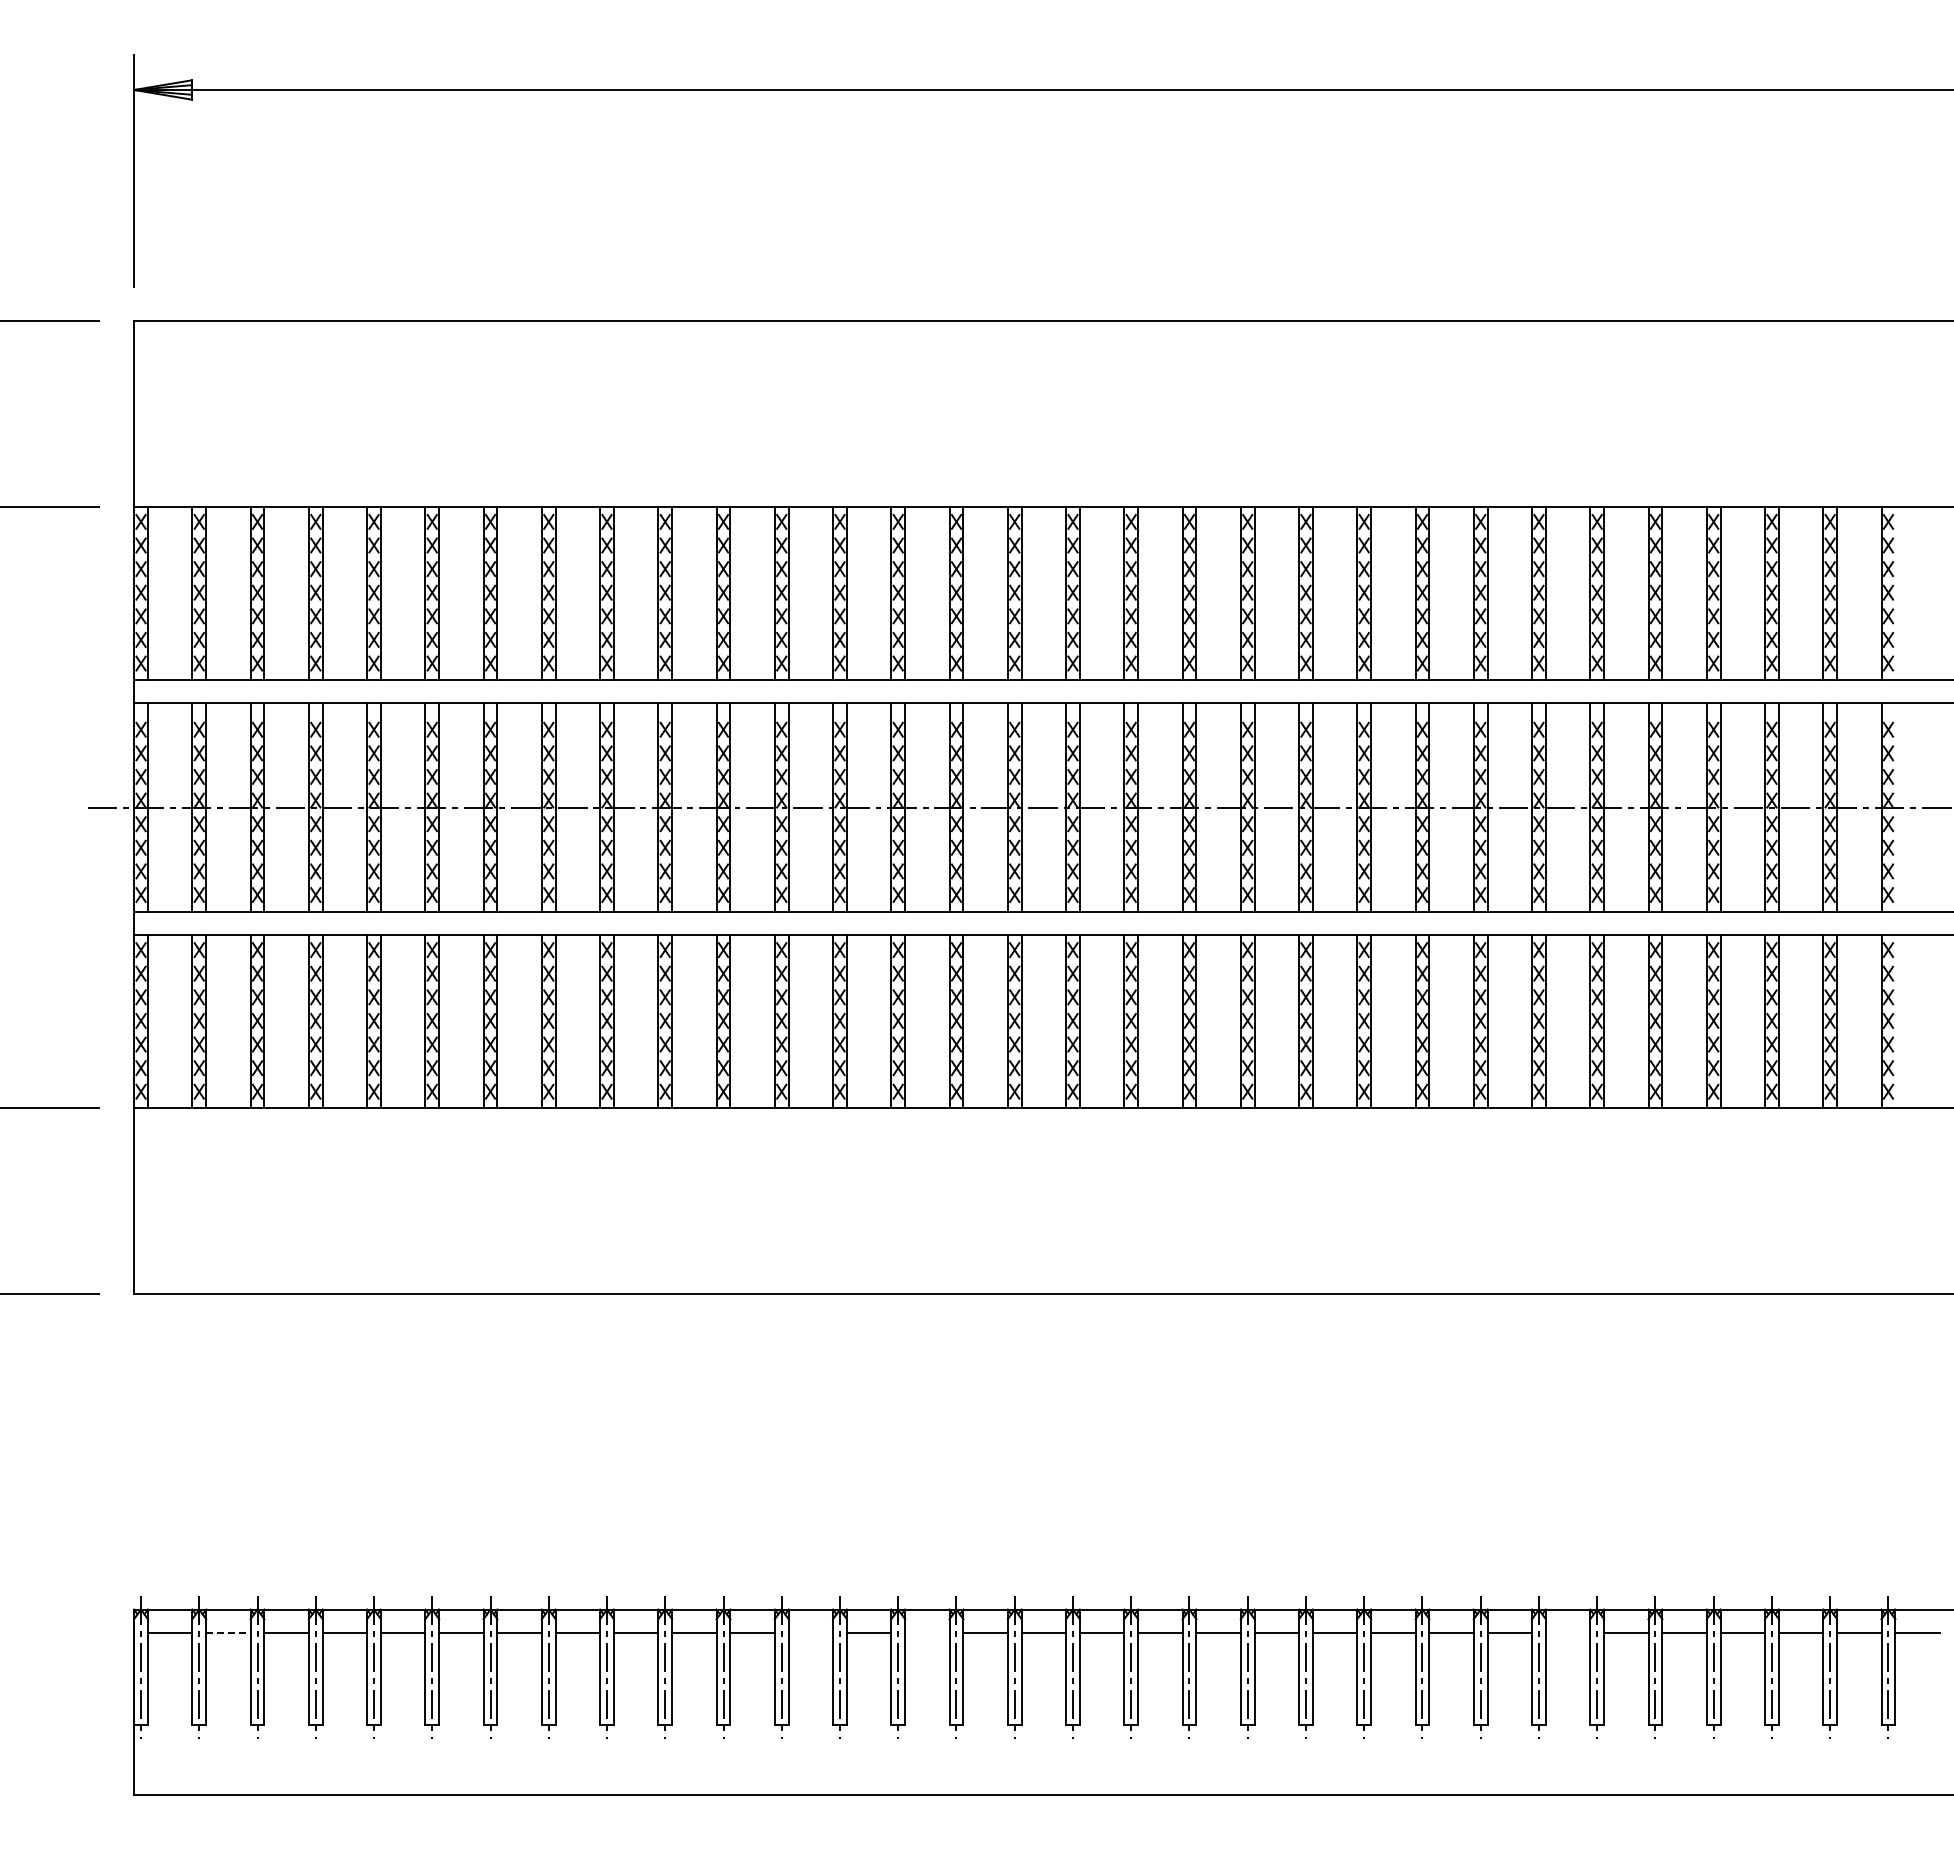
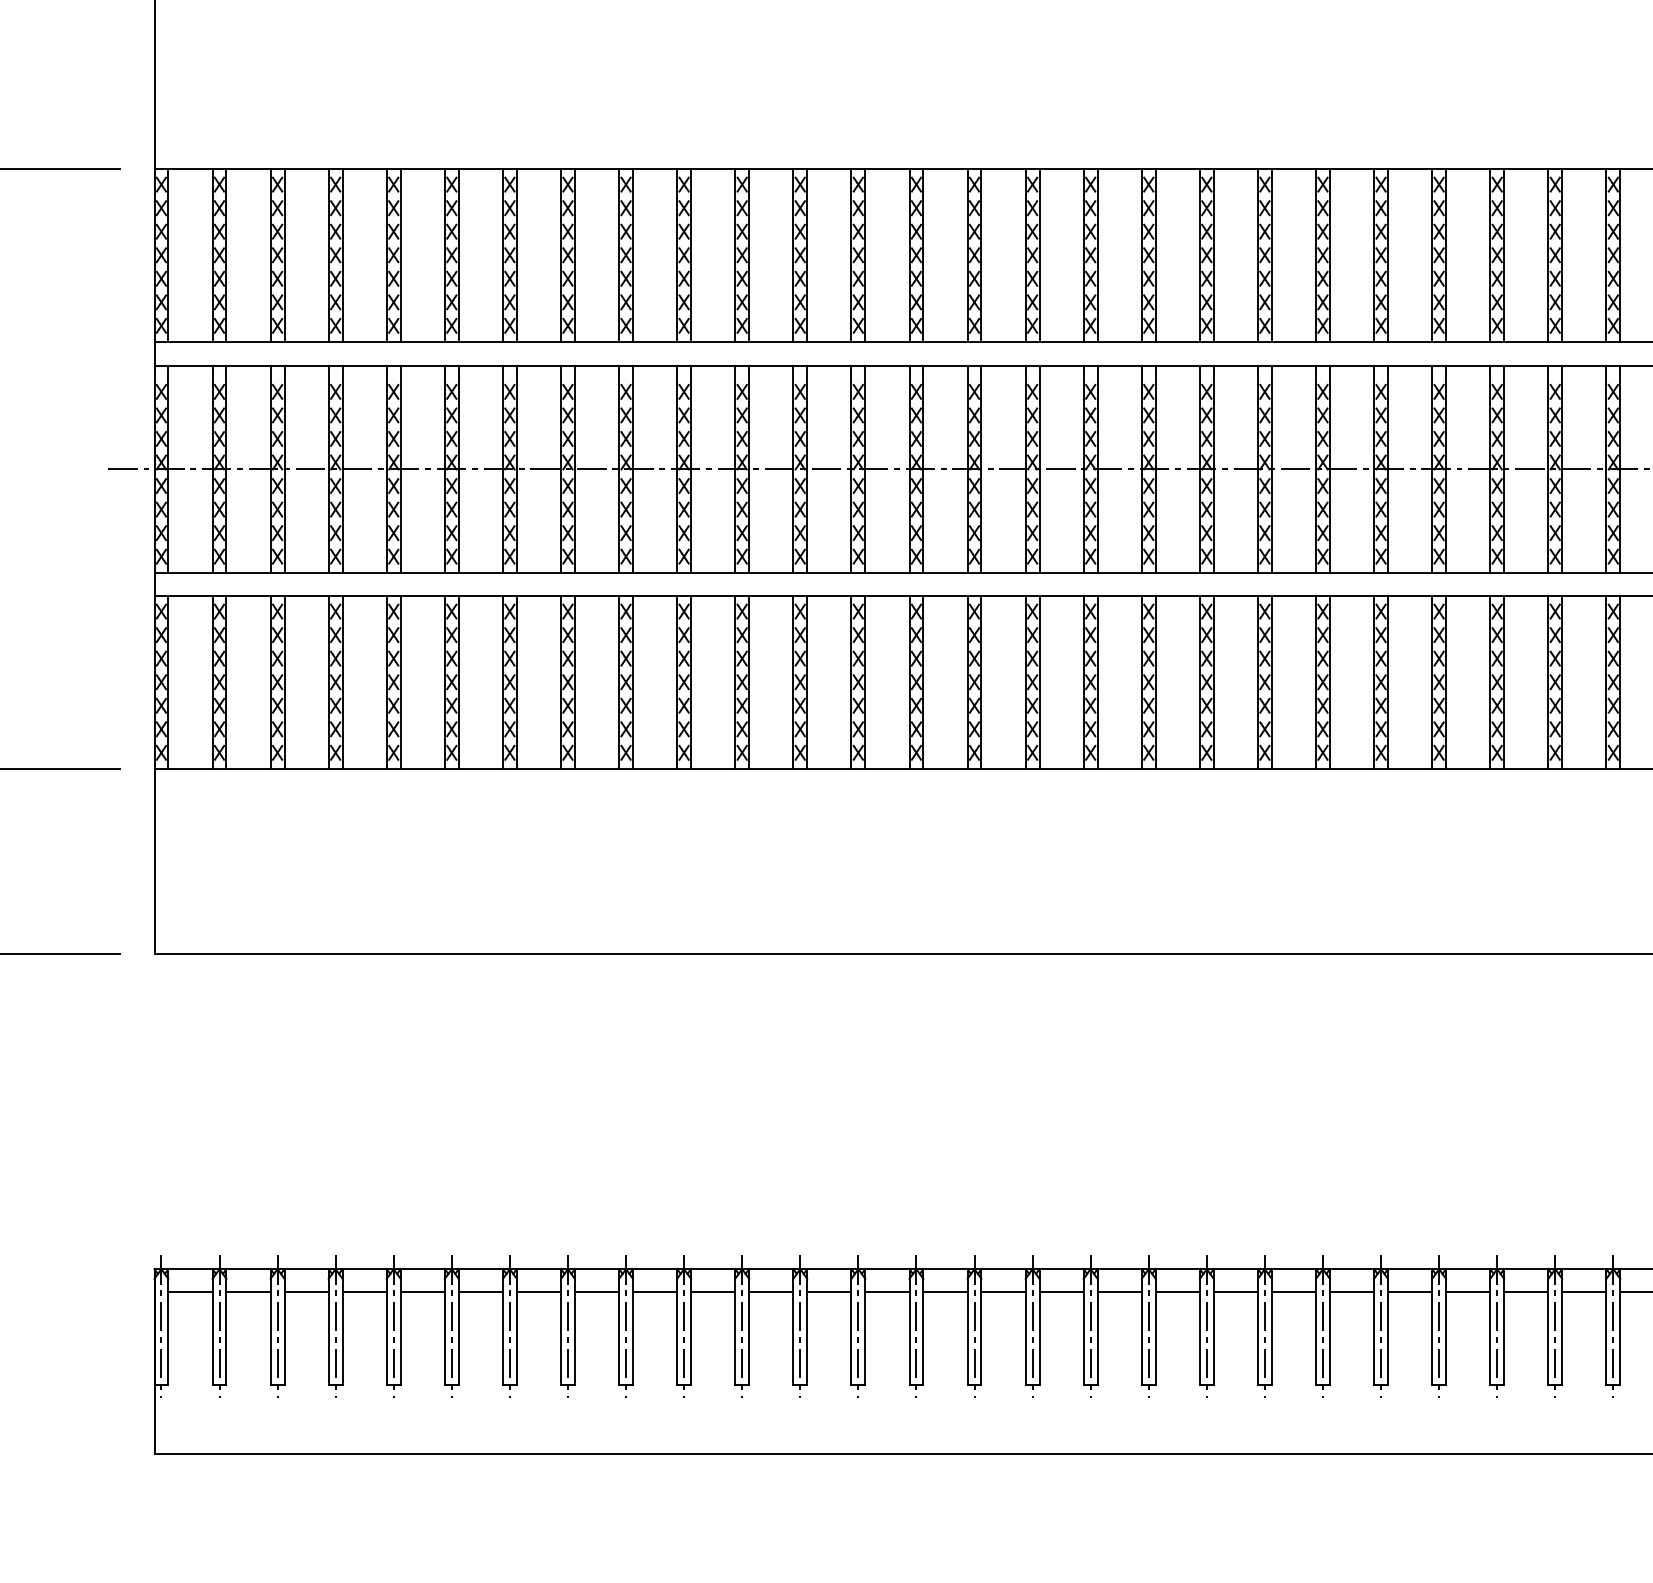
line: (228, 1632) -> (248, 1292), dashed -> solid
line: (810, 1632) -> (828, 1292), added
line: (927, 1632) -> (945, 1292), added
line: (1567, 1632) -> (1583, 1292), added

